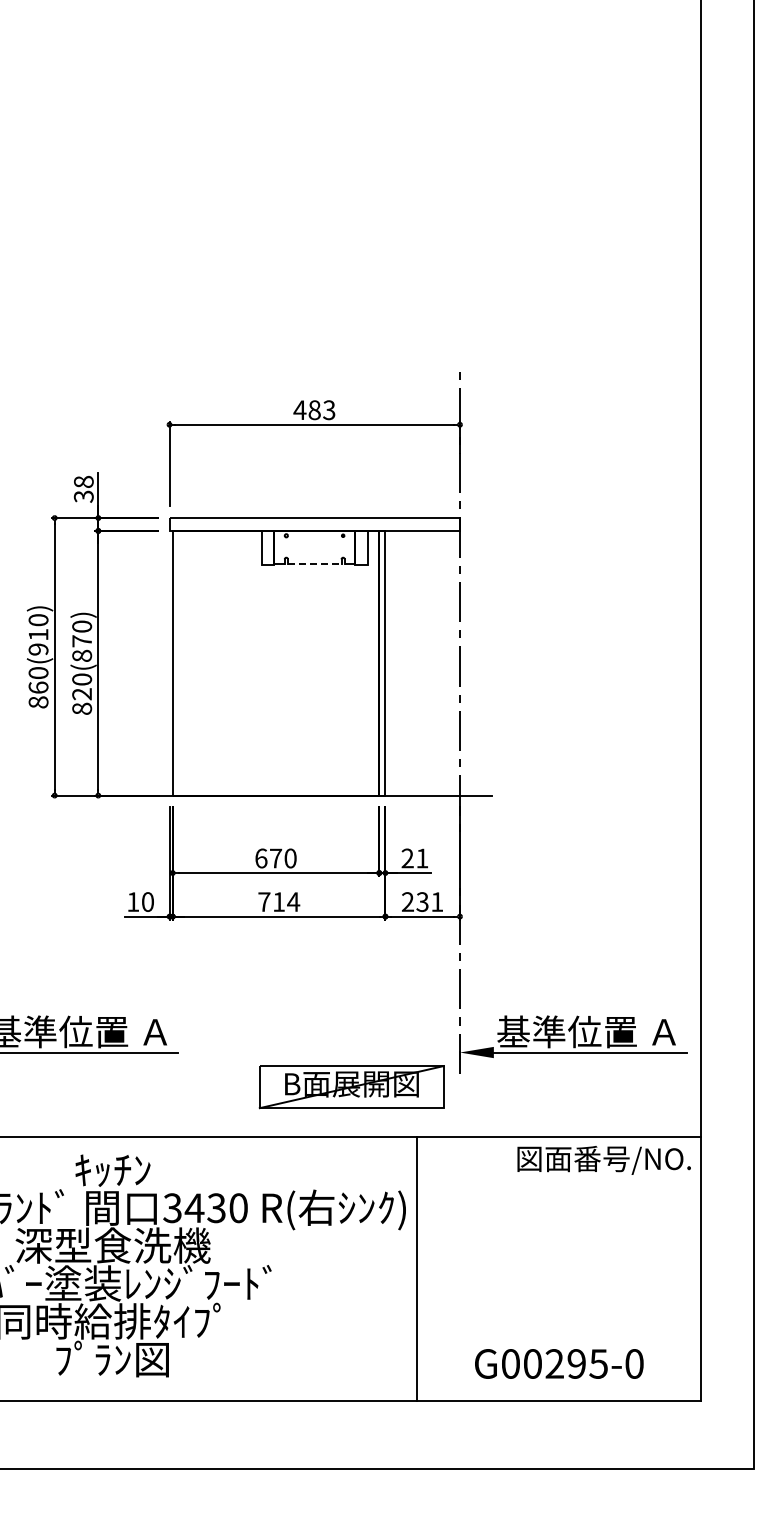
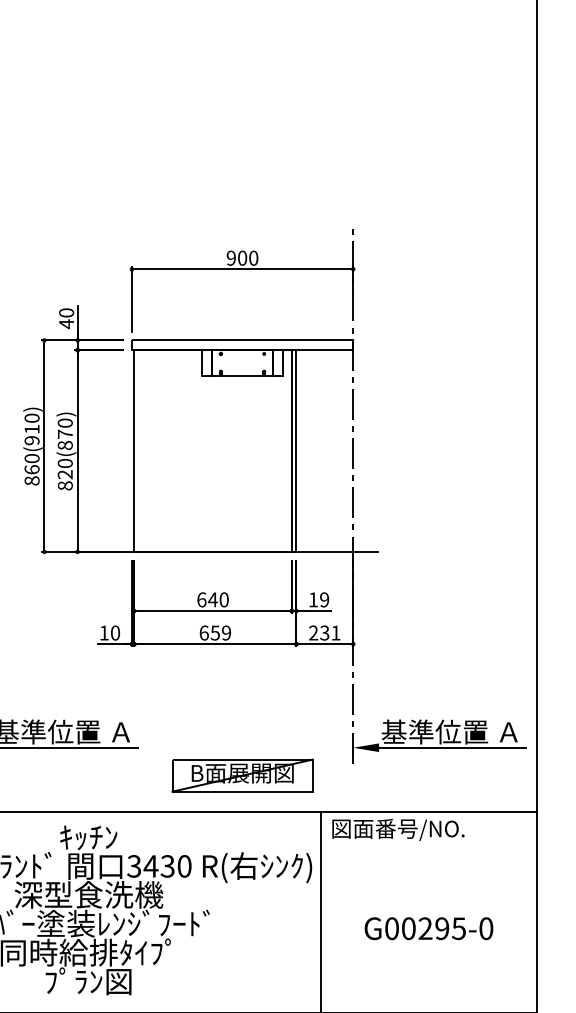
text: (314, 410) -> (242, 258), 483 -> 900
text: (83, 489) -> (66, 318), 38 -> 40
line: (314, 564) -> (242, 375), dashed -> solid
text: (275, 858) -> (212, 599), 670 -> 640
text: (414, 858) -> (318, 599), 21 -> 19
text: (279, 902) -> (215, 633), 714 -> 659
part: (351, 1087) -> (242, 775), moved
text: (603, 1160) -> (397, 830), moved
text: (559, 1363) -> (429, 928), moved

